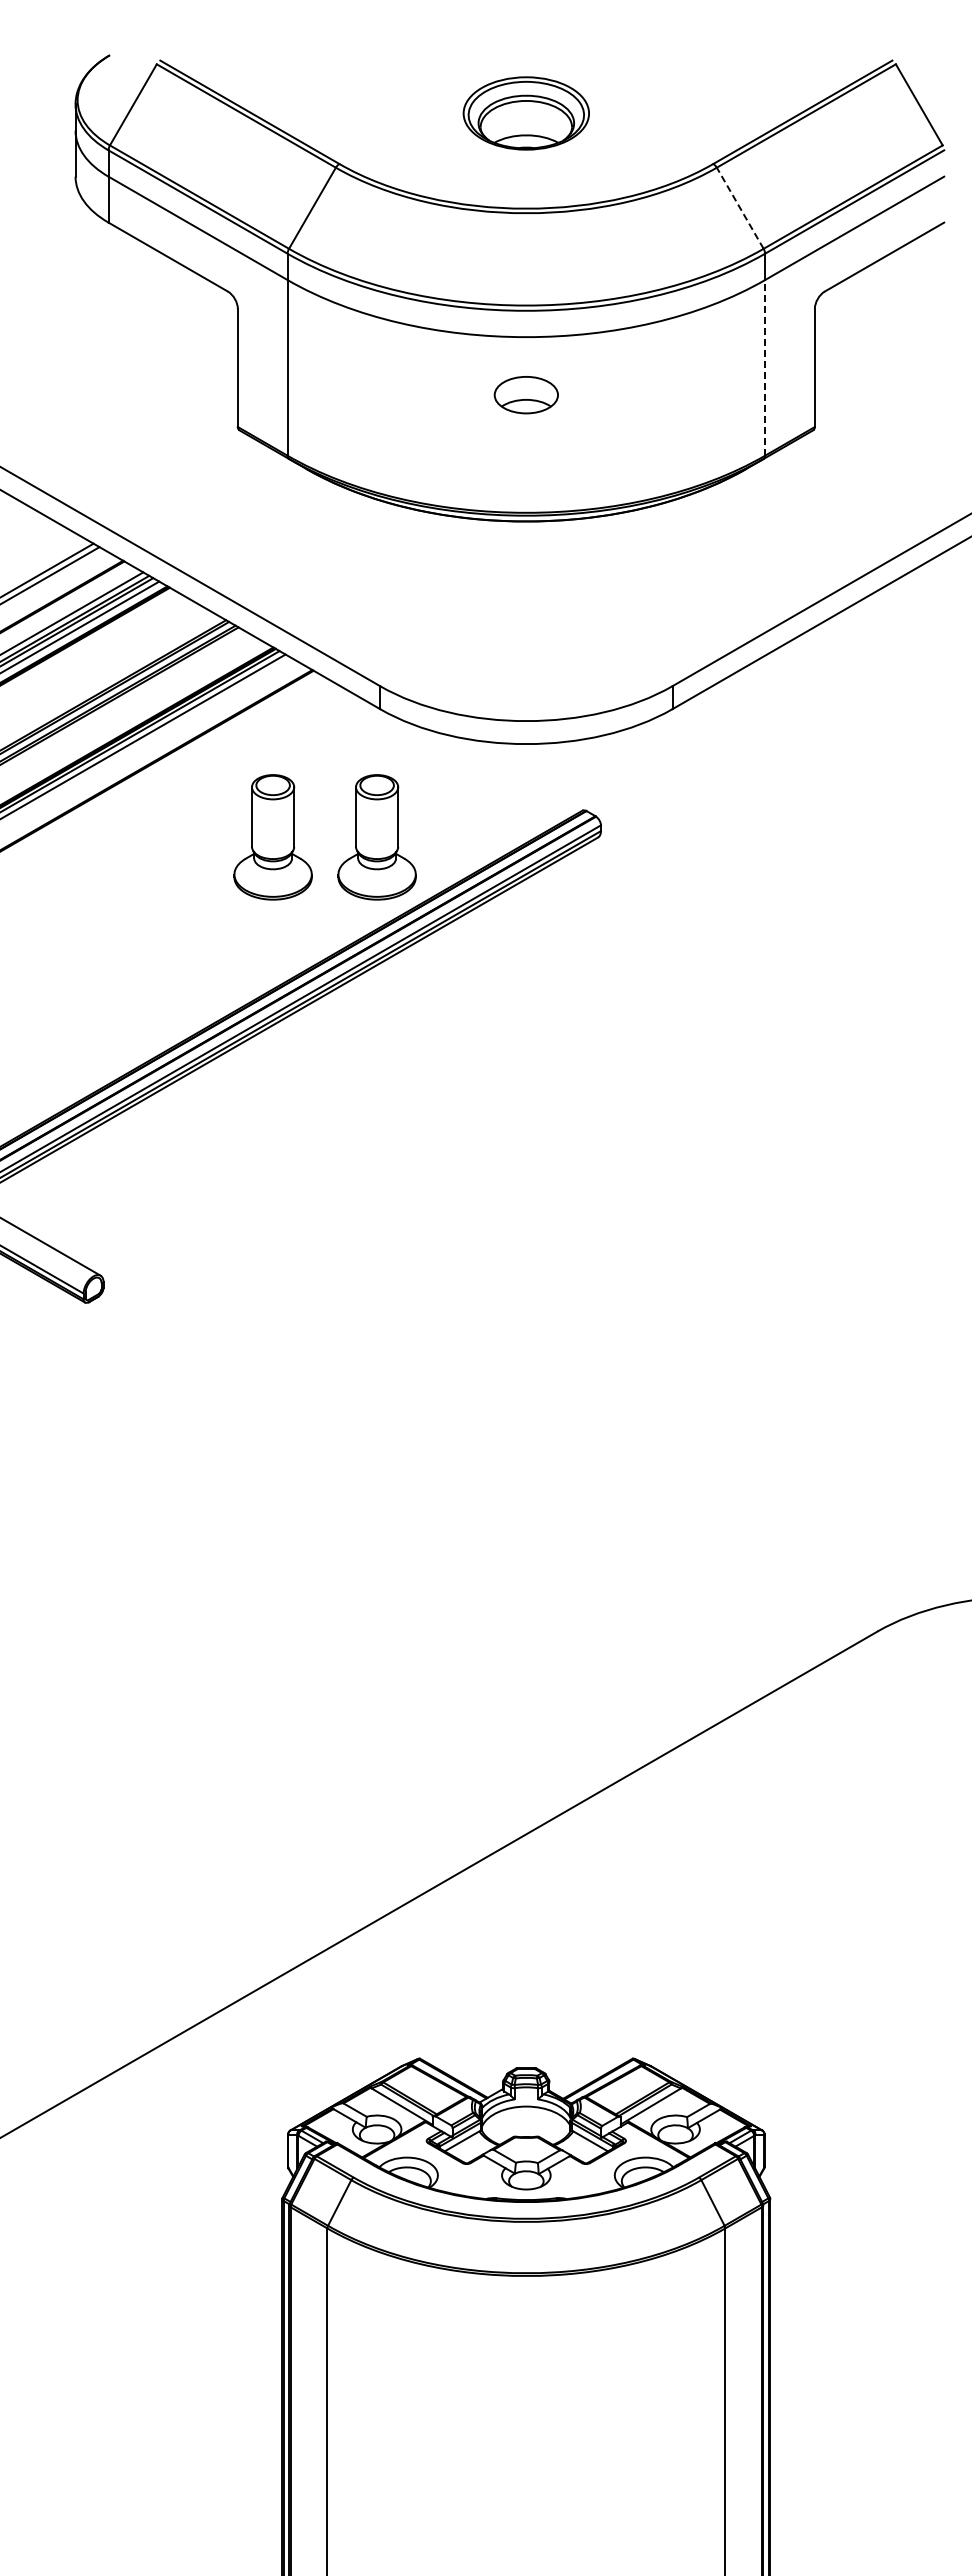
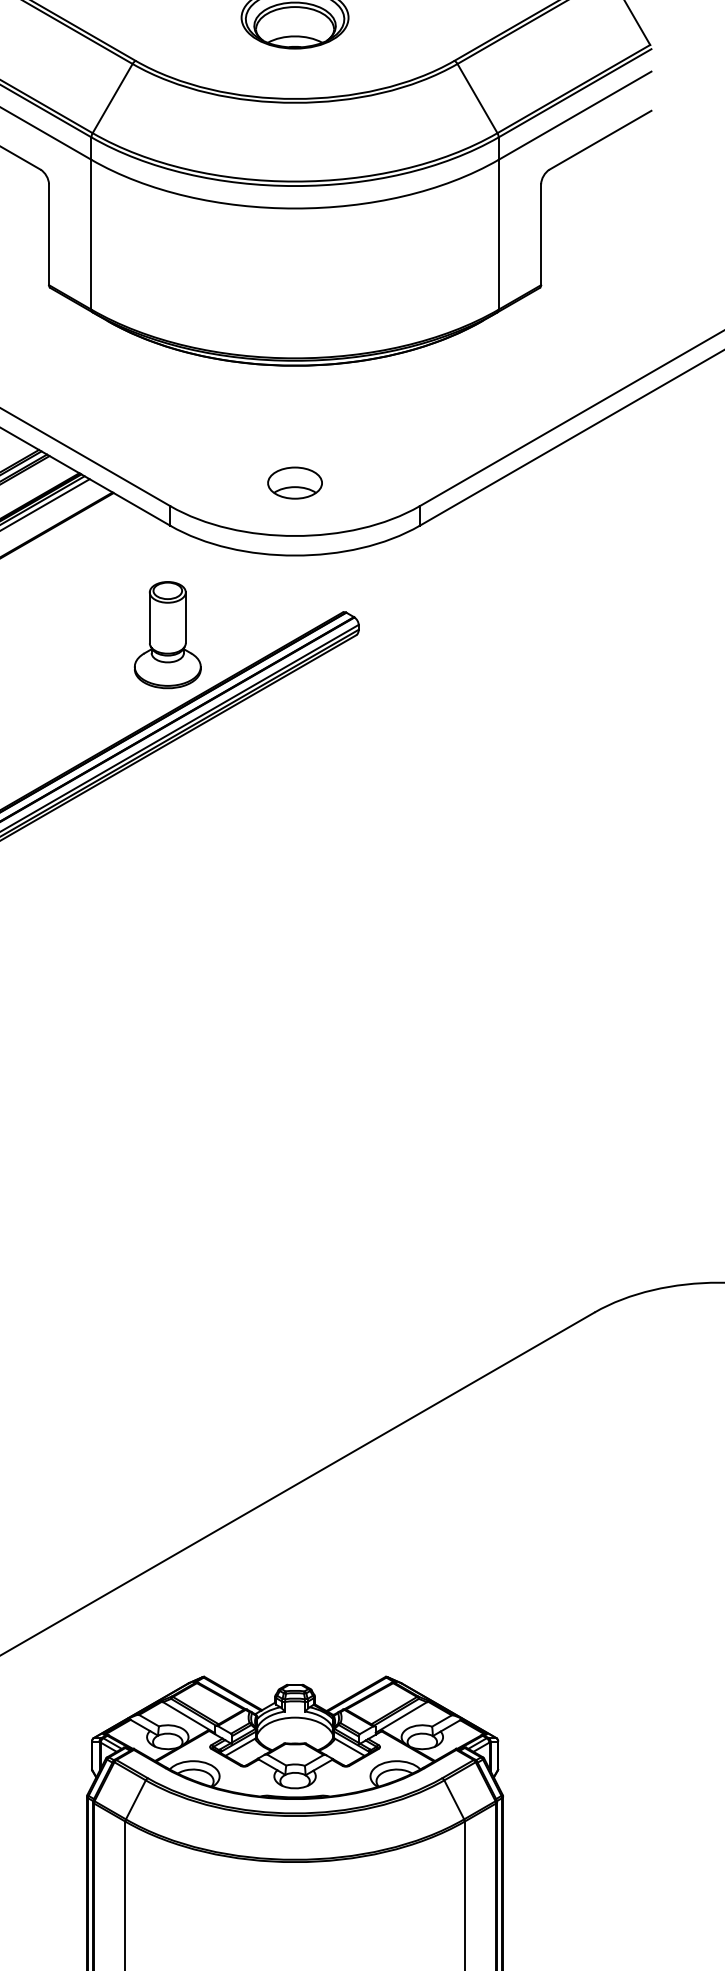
line: (740, 208) -> (477, 98), dashed -> solid
line: (765, 367) -> (499, 234), dashed -> solid
part: (525, 395) -> (294, 483), moved
part: (272, 837) -> (78, 635), removed

